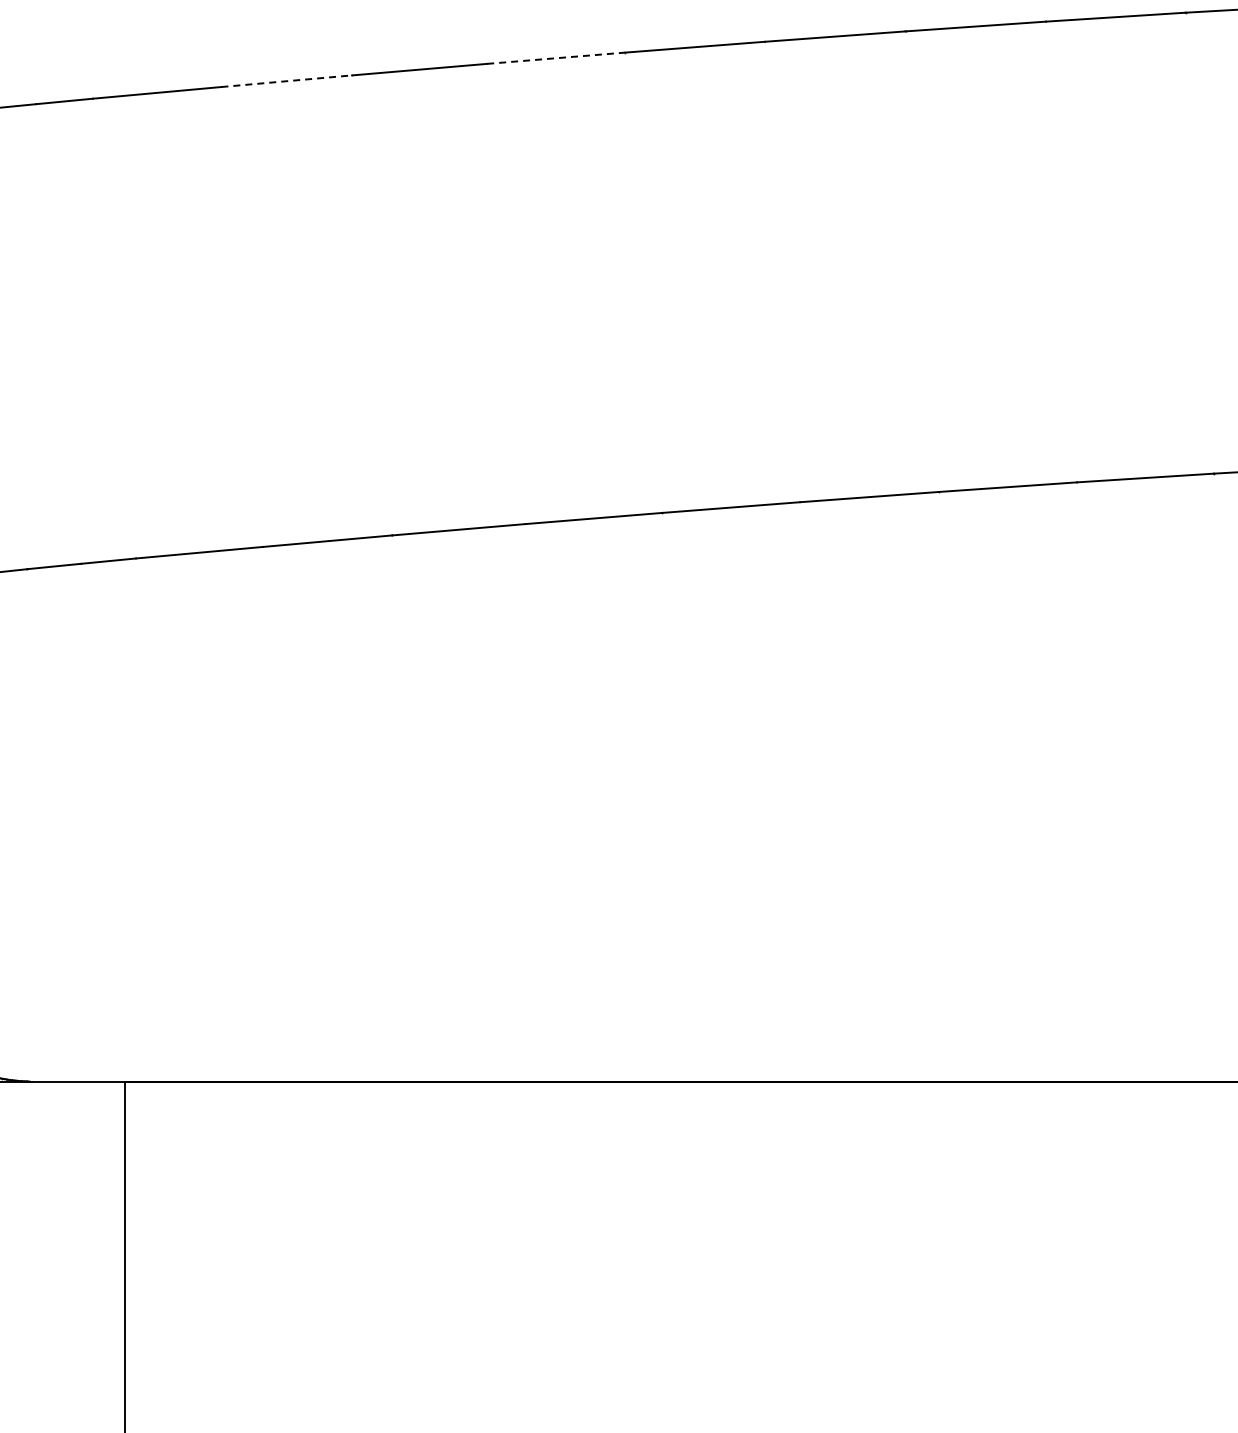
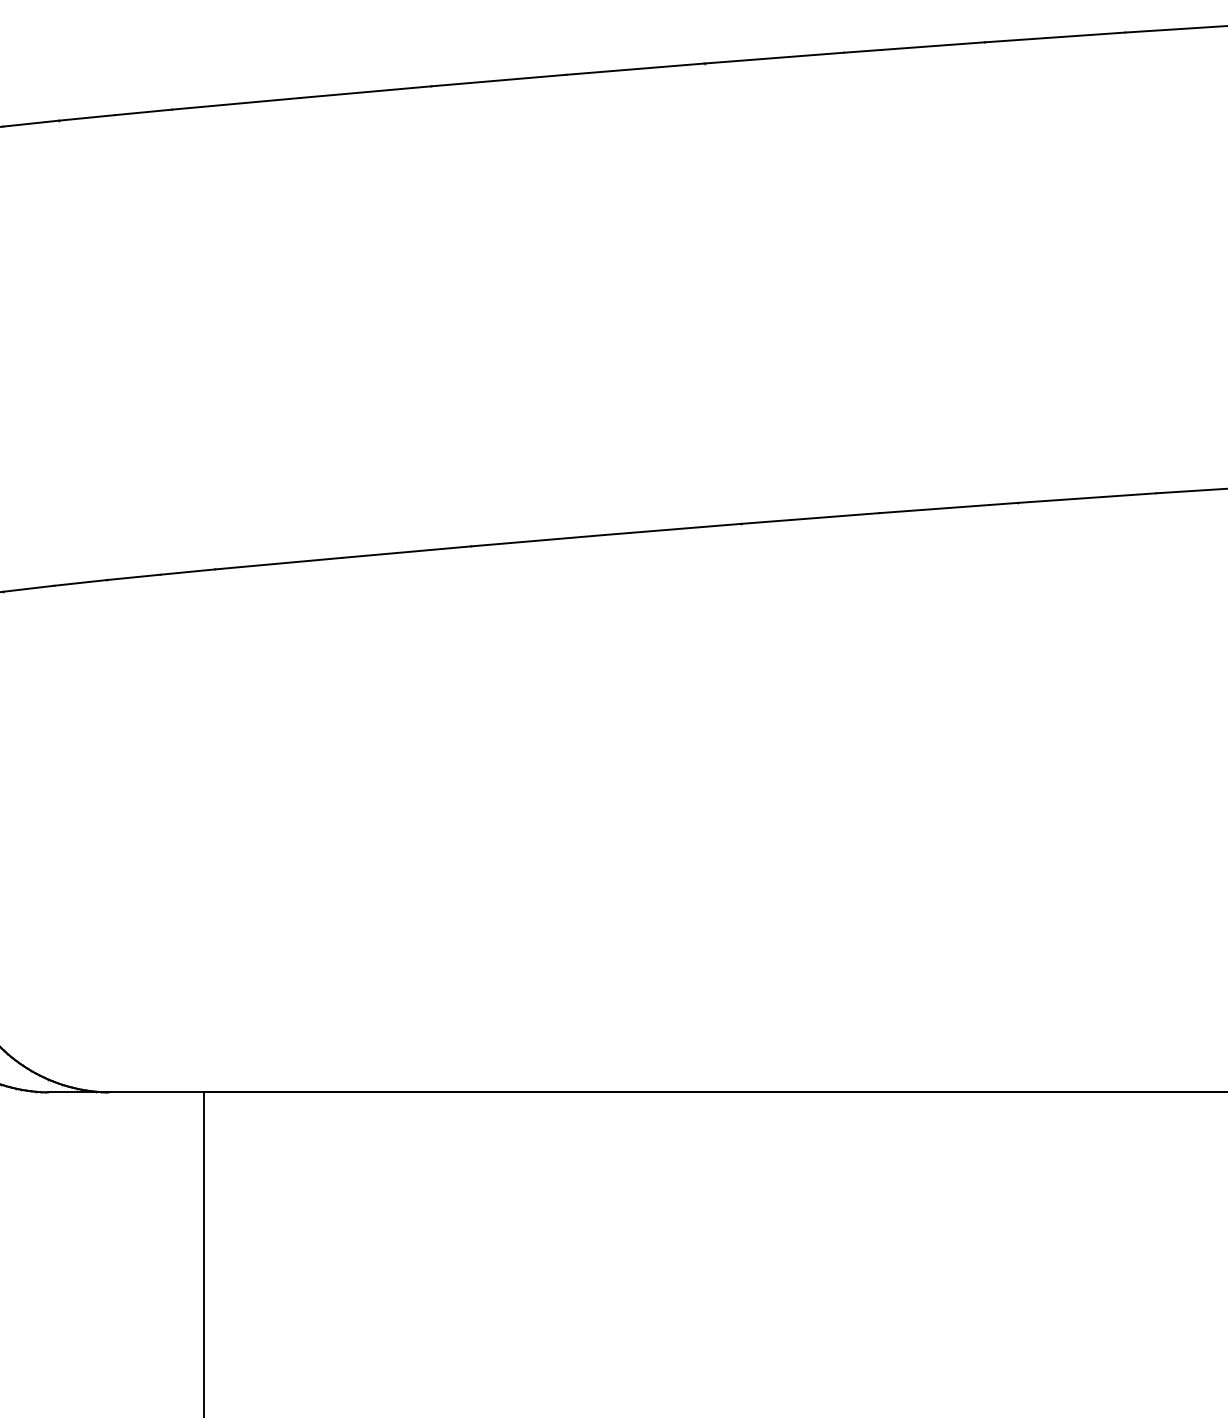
line: (556, 58) -> (635, 69), dashed -> solid
line: (286, 81) -> (365, 92), dashed -> solid

